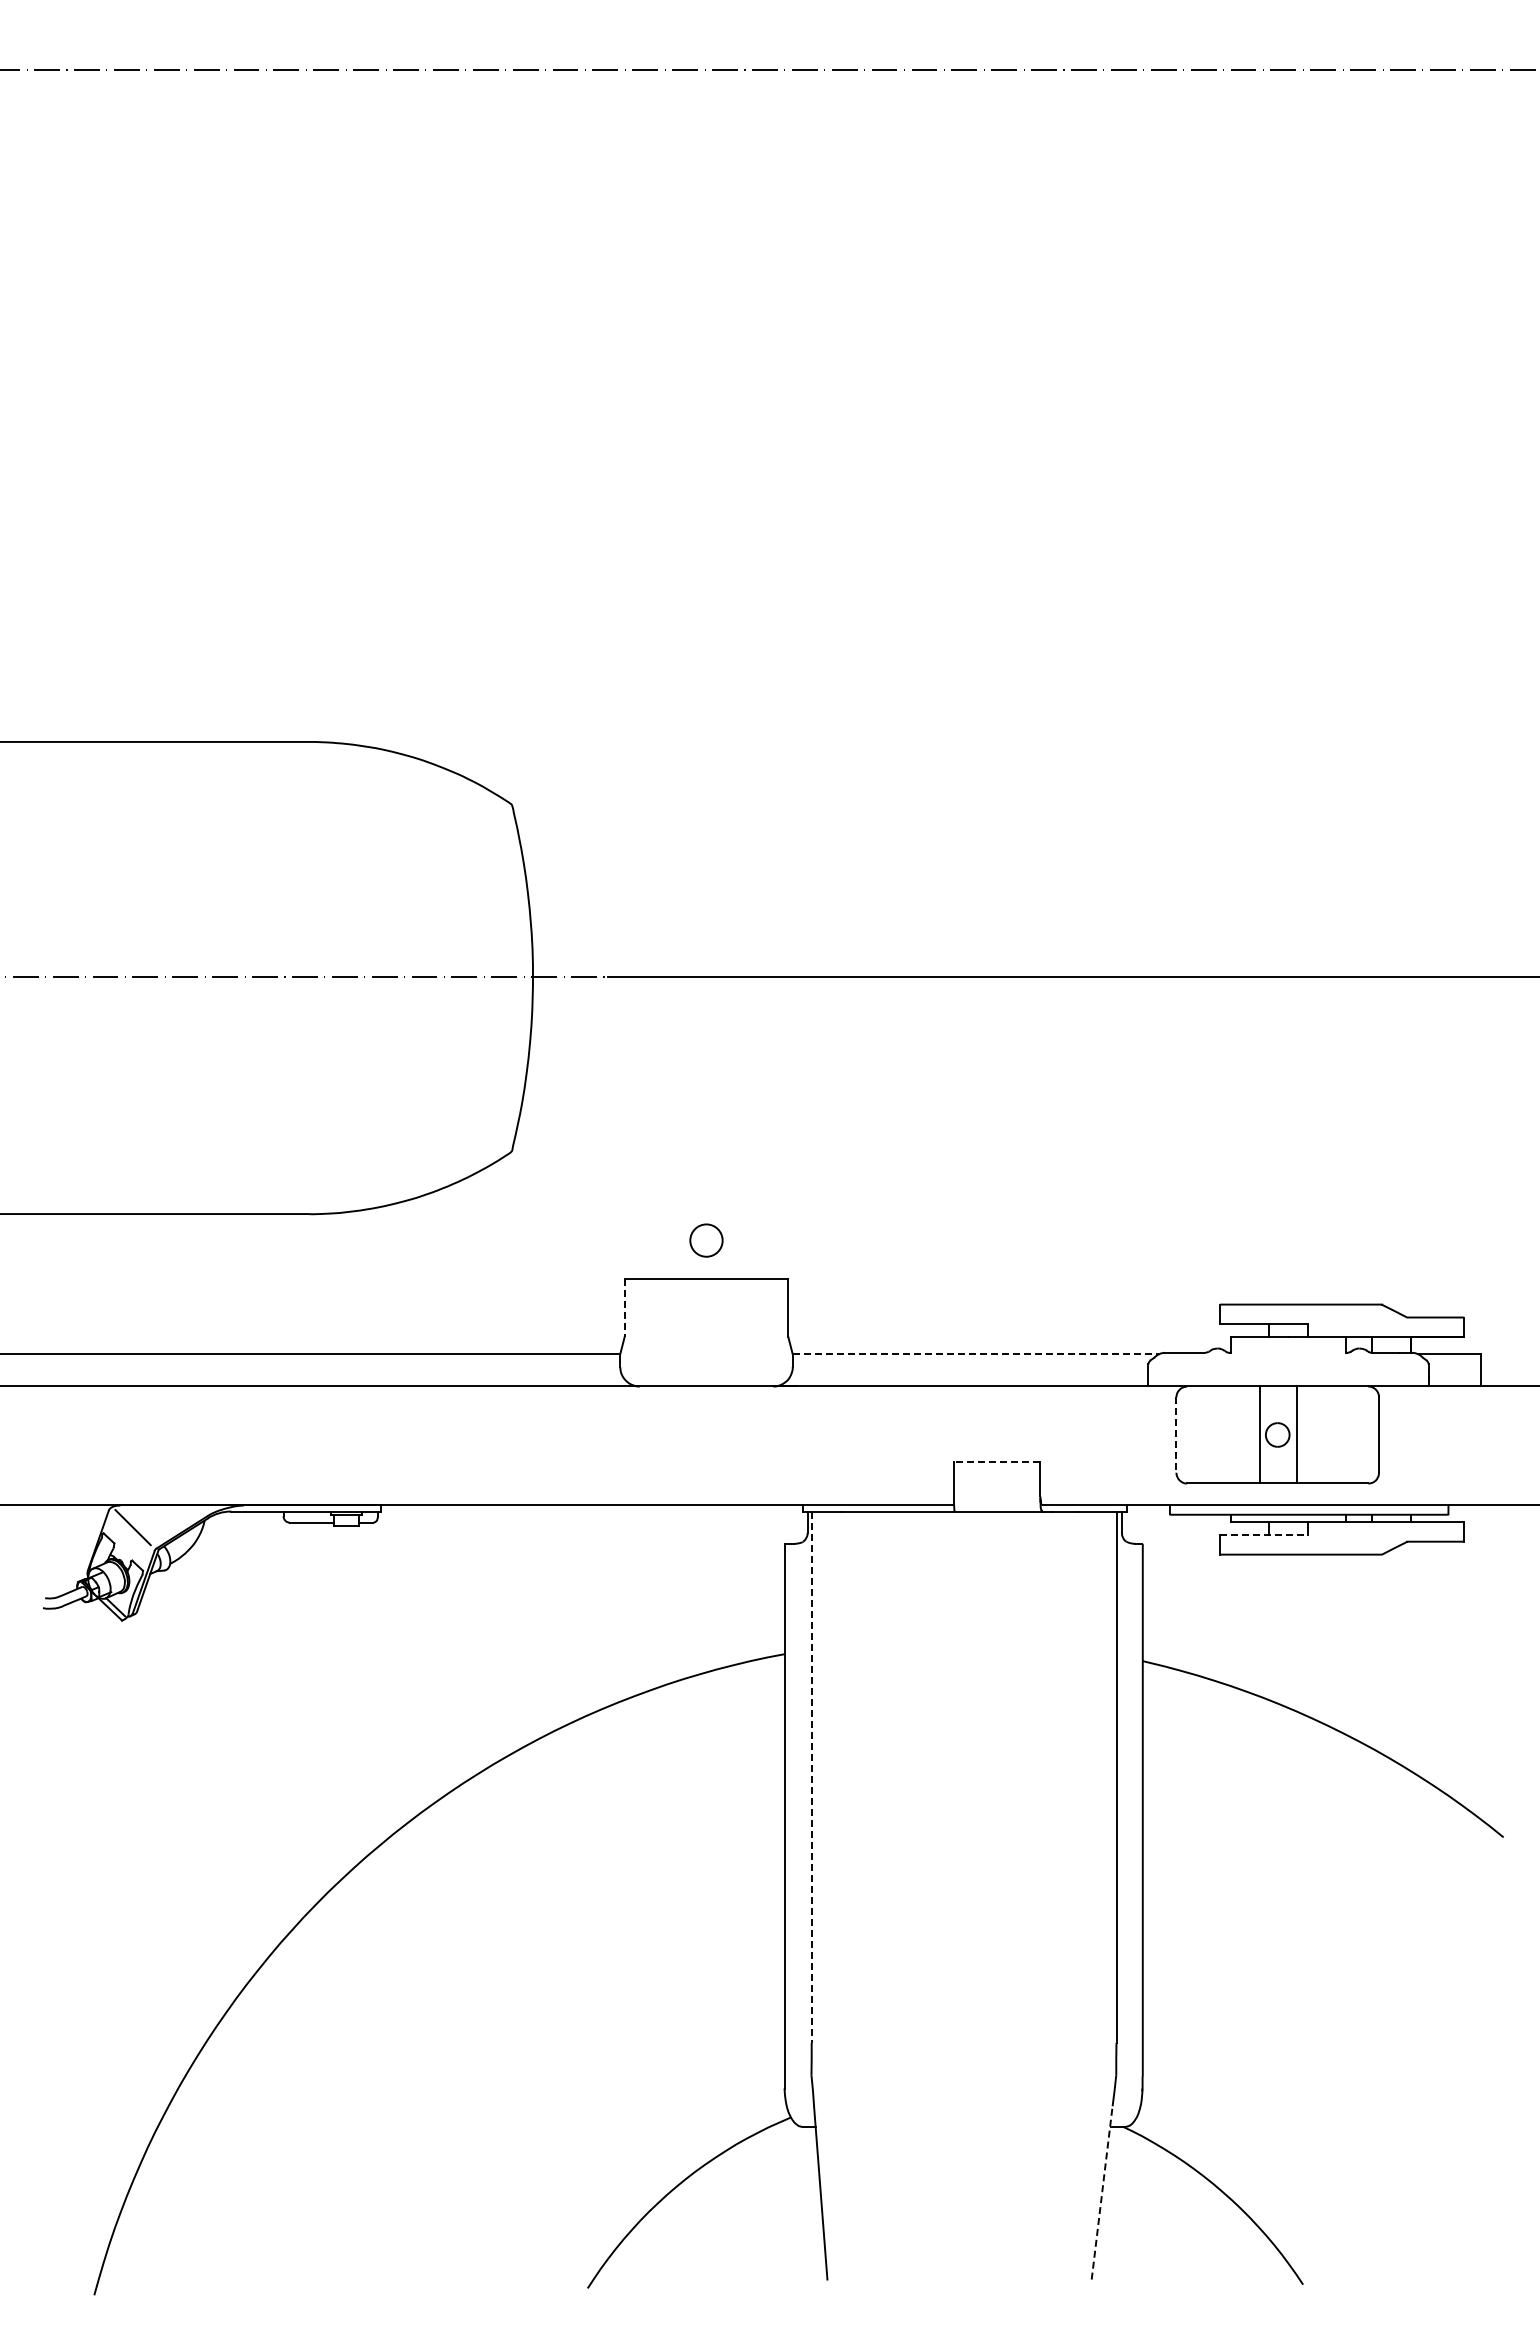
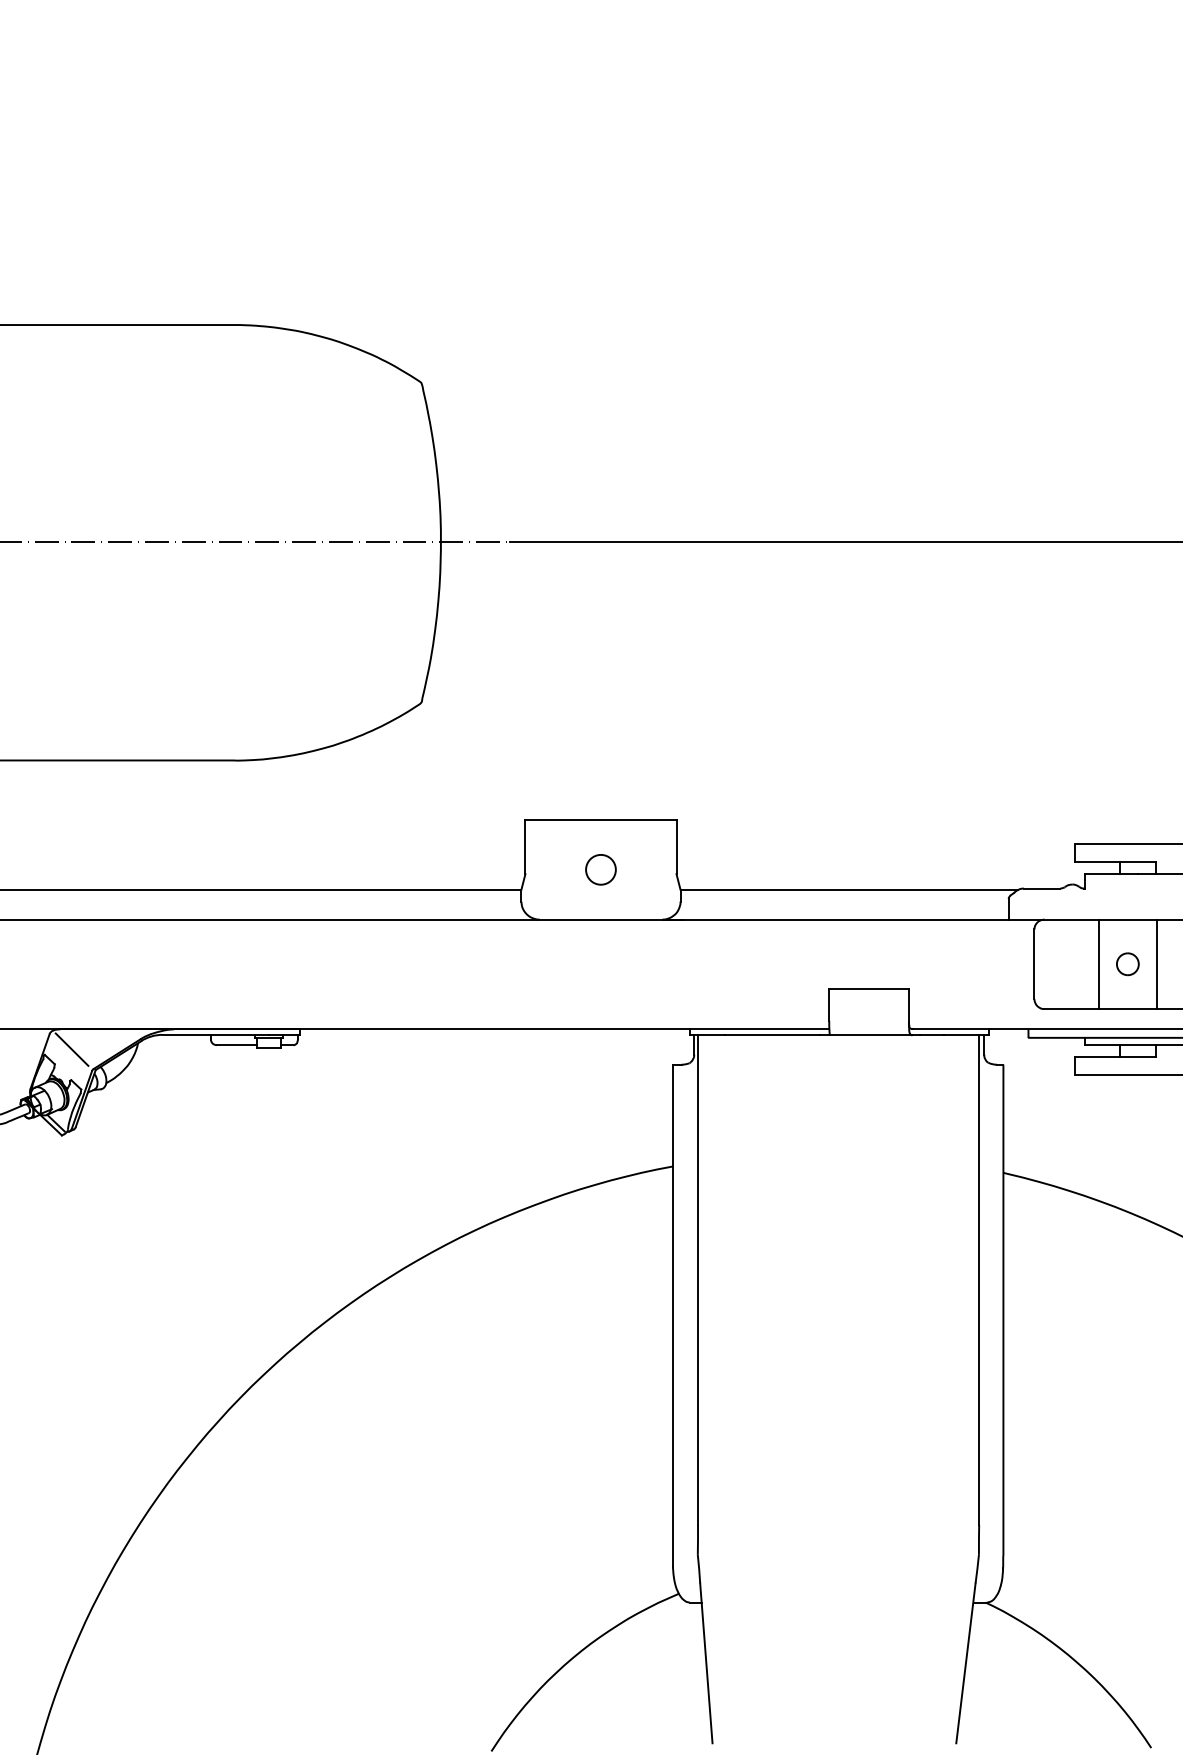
circle: (706, 1240) -> (600, 869), moved
line: (624, 1308) -> (525, 847), dashed -> solid
line: (976, 1354) -> (850, 890), dashed -> solid
line: (1176, 1434) -> (1034, 963), dashed -> solid
line: (1259, 1434) -> (1156, 963), moved
line: (1296, 1434) -> (1099, 963), moved
line: (996, 1461) -> (868, 988), dashed -> solid
line: (1264, 1535) -> (1115, 1056), dashed -> solid
line: (811, 1777) -> (697, 1280), dashed -> solid
line: (1102, 2192) -> (966, 1662), dashed -> solid

